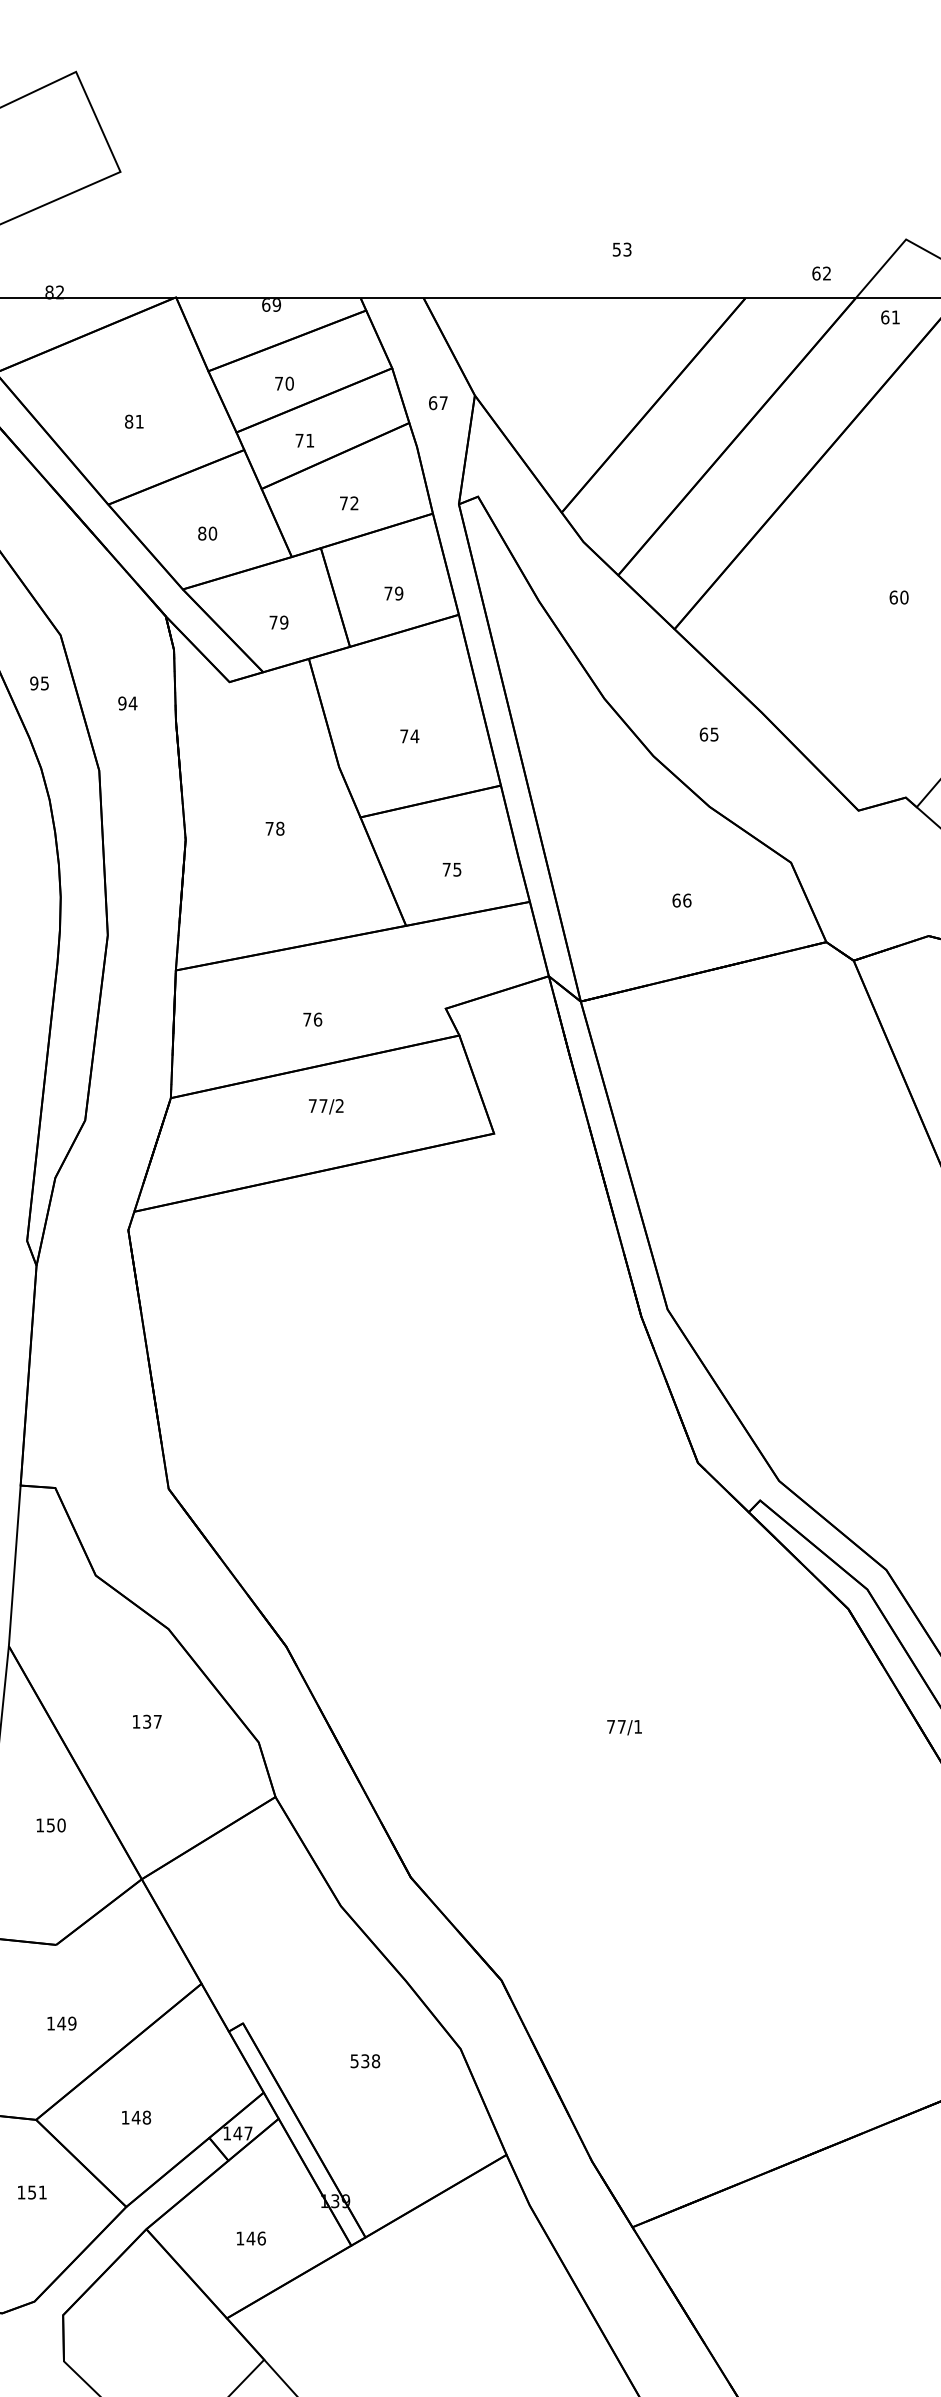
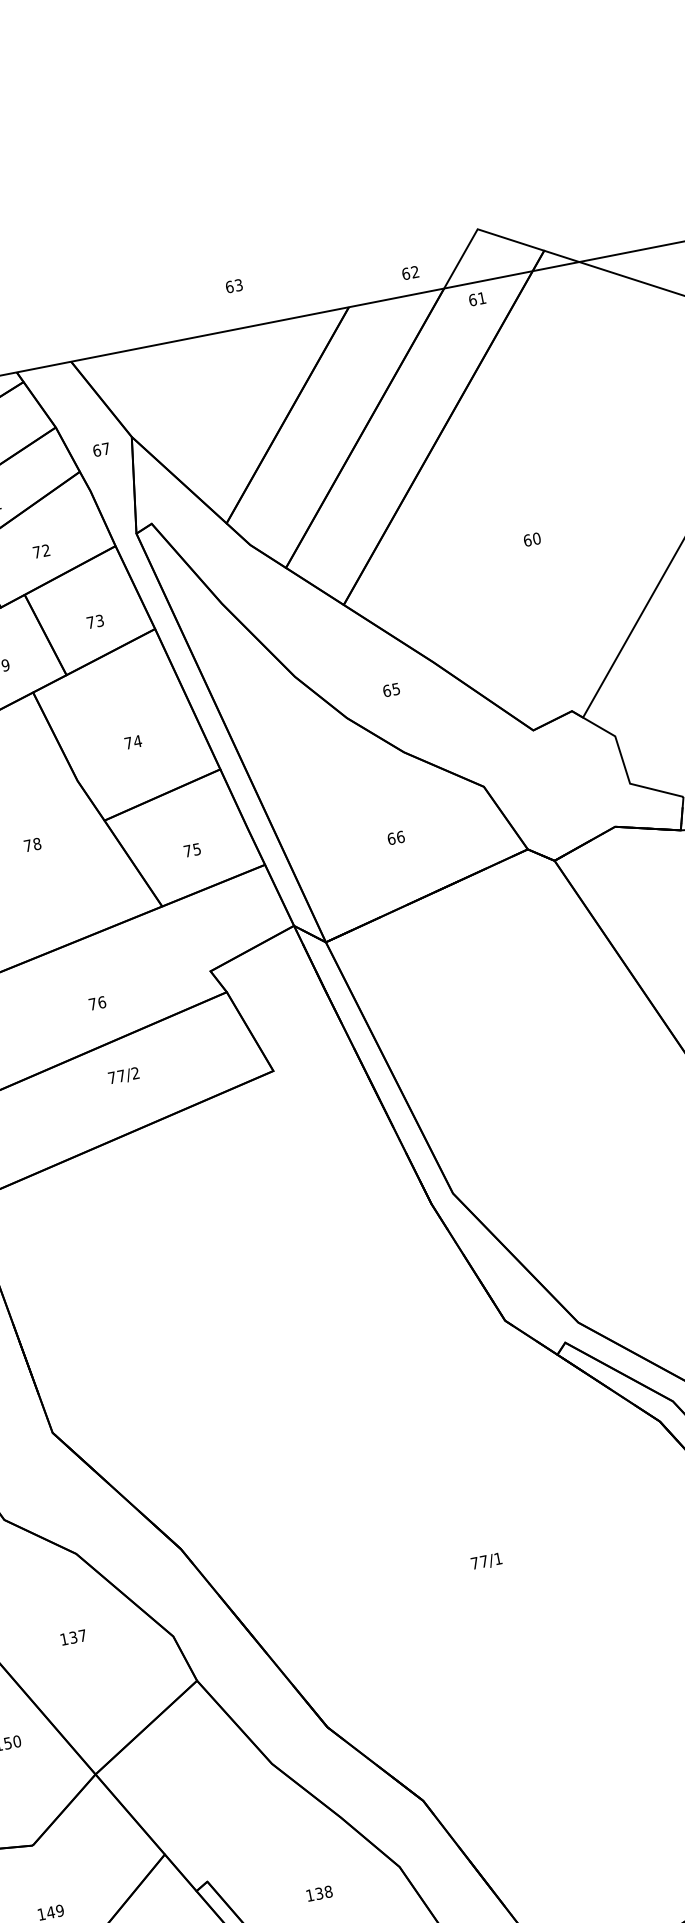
text: (616, 249) -> (229, 286), 53 -> 63
text: (399, 593) -> (100, 620), 79 -> 73
text: (354, 2061) -> (310, 1895), 538 -> 138

